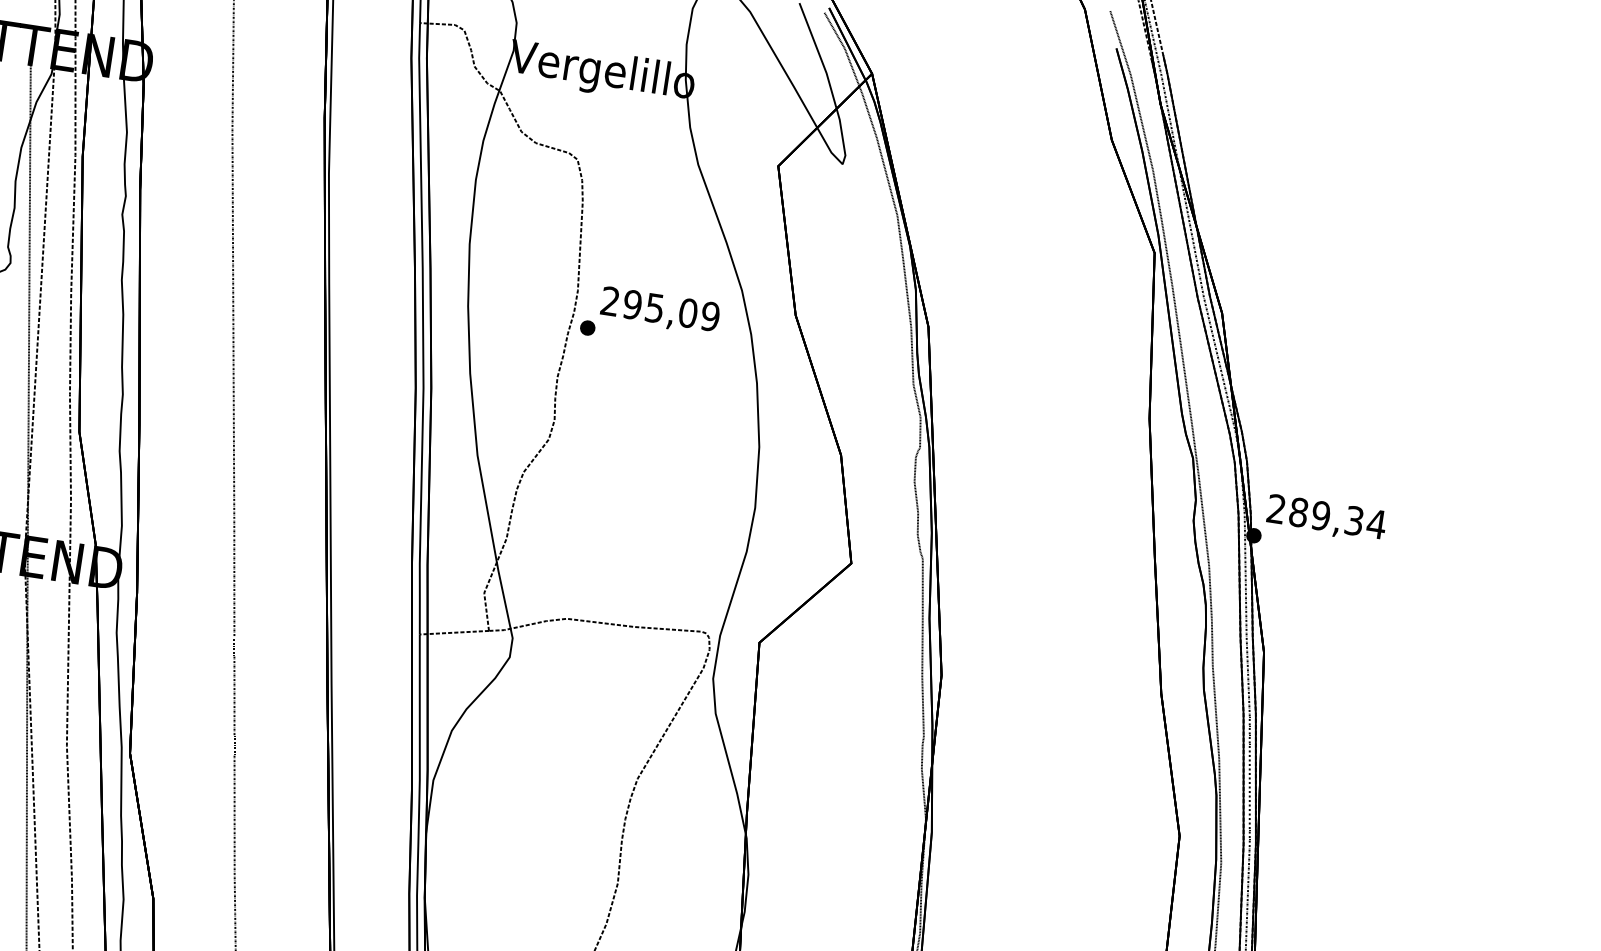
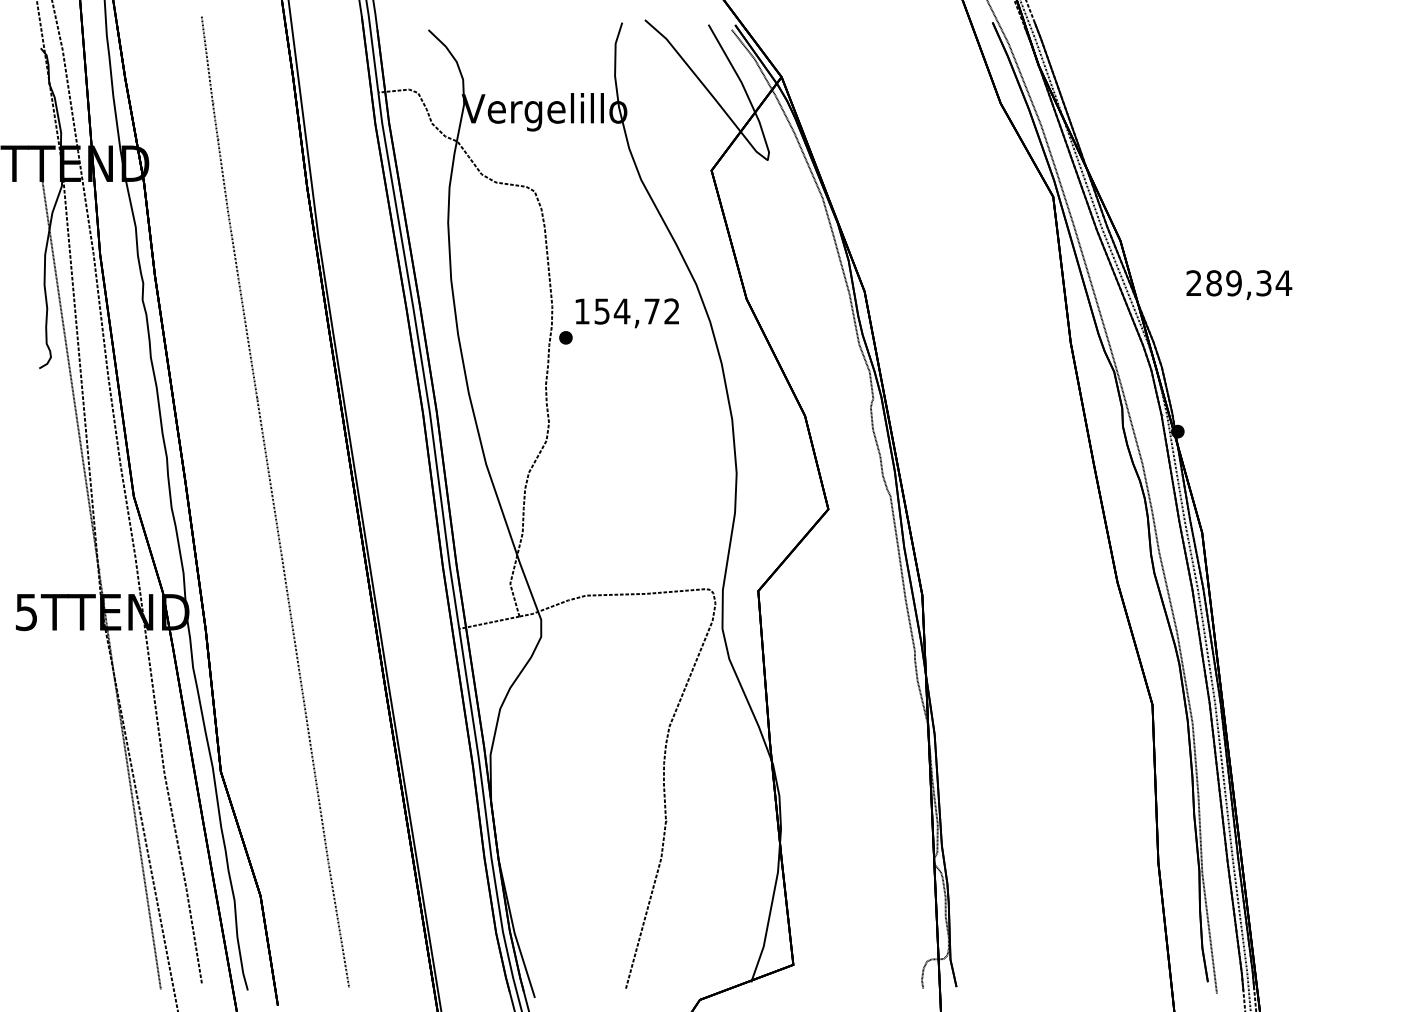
text: (659, 308) -> (626, 311), 295,09 -> 154,72
text: (1326, 518) -> (1239, 284), moved

